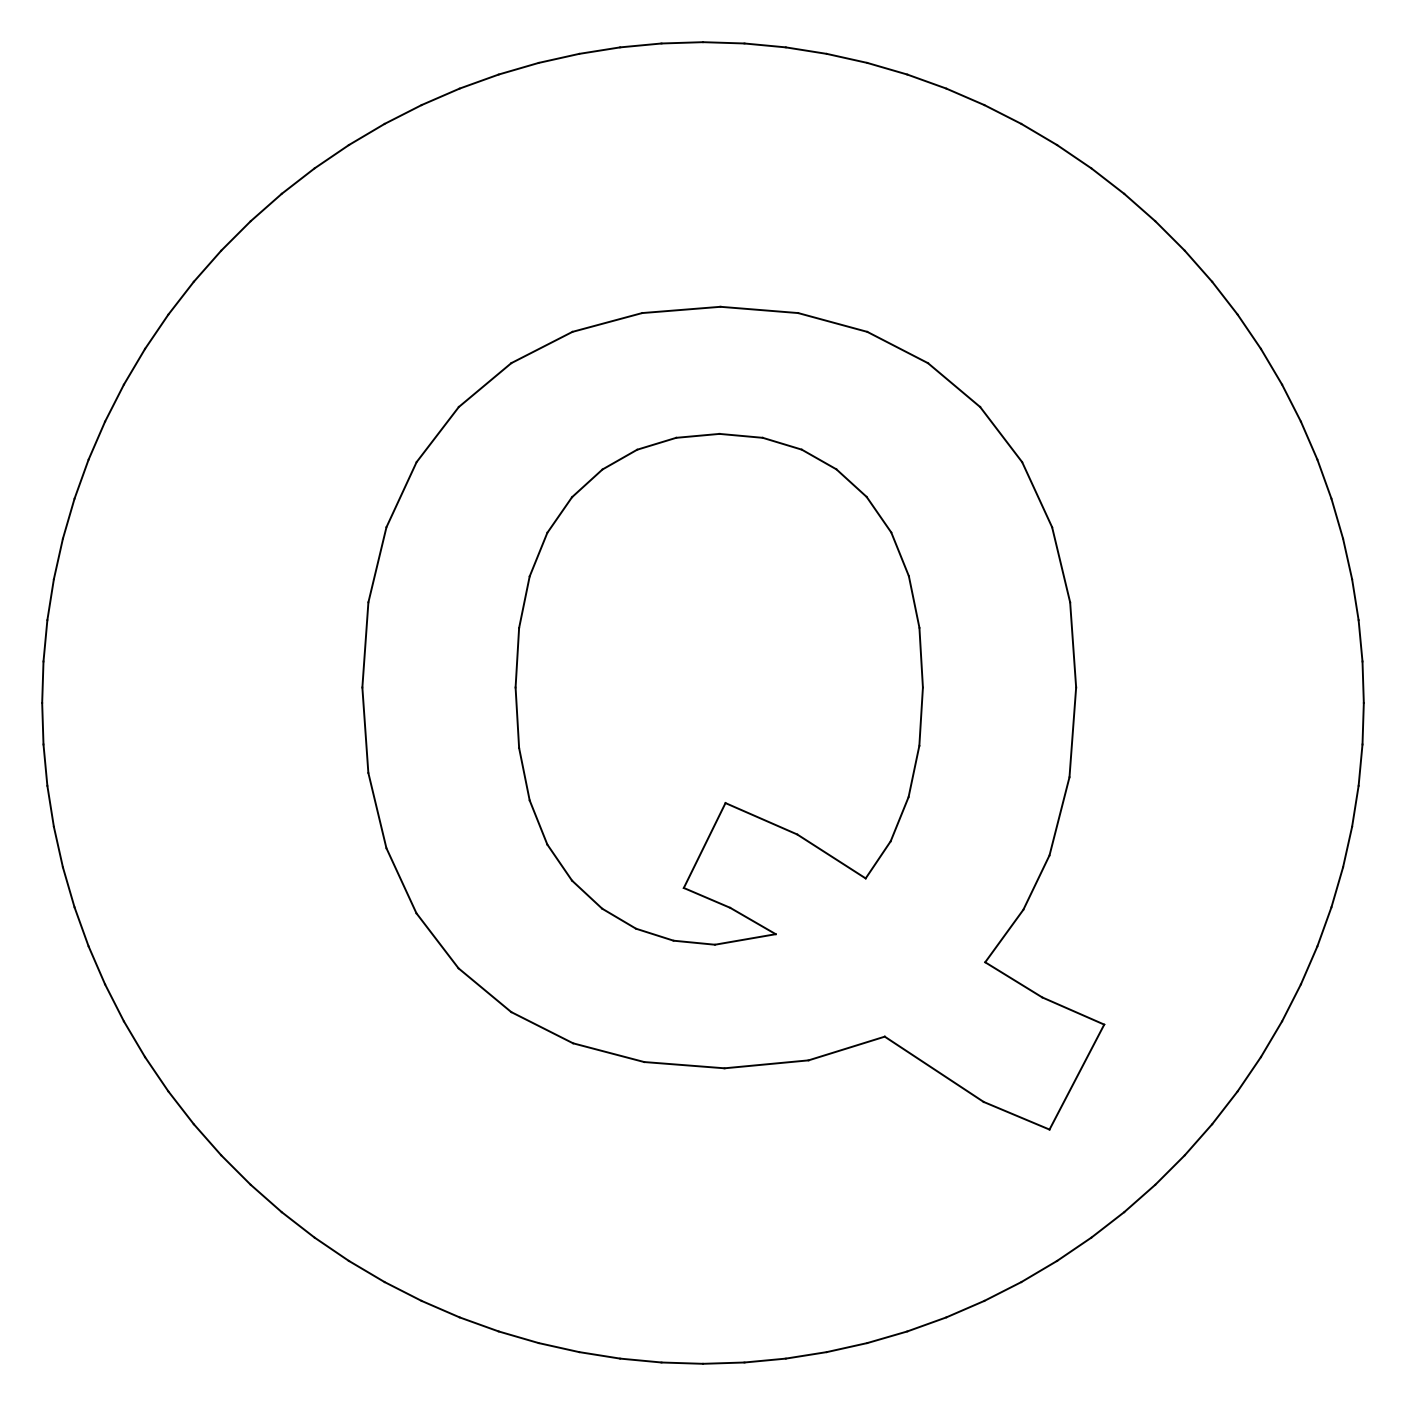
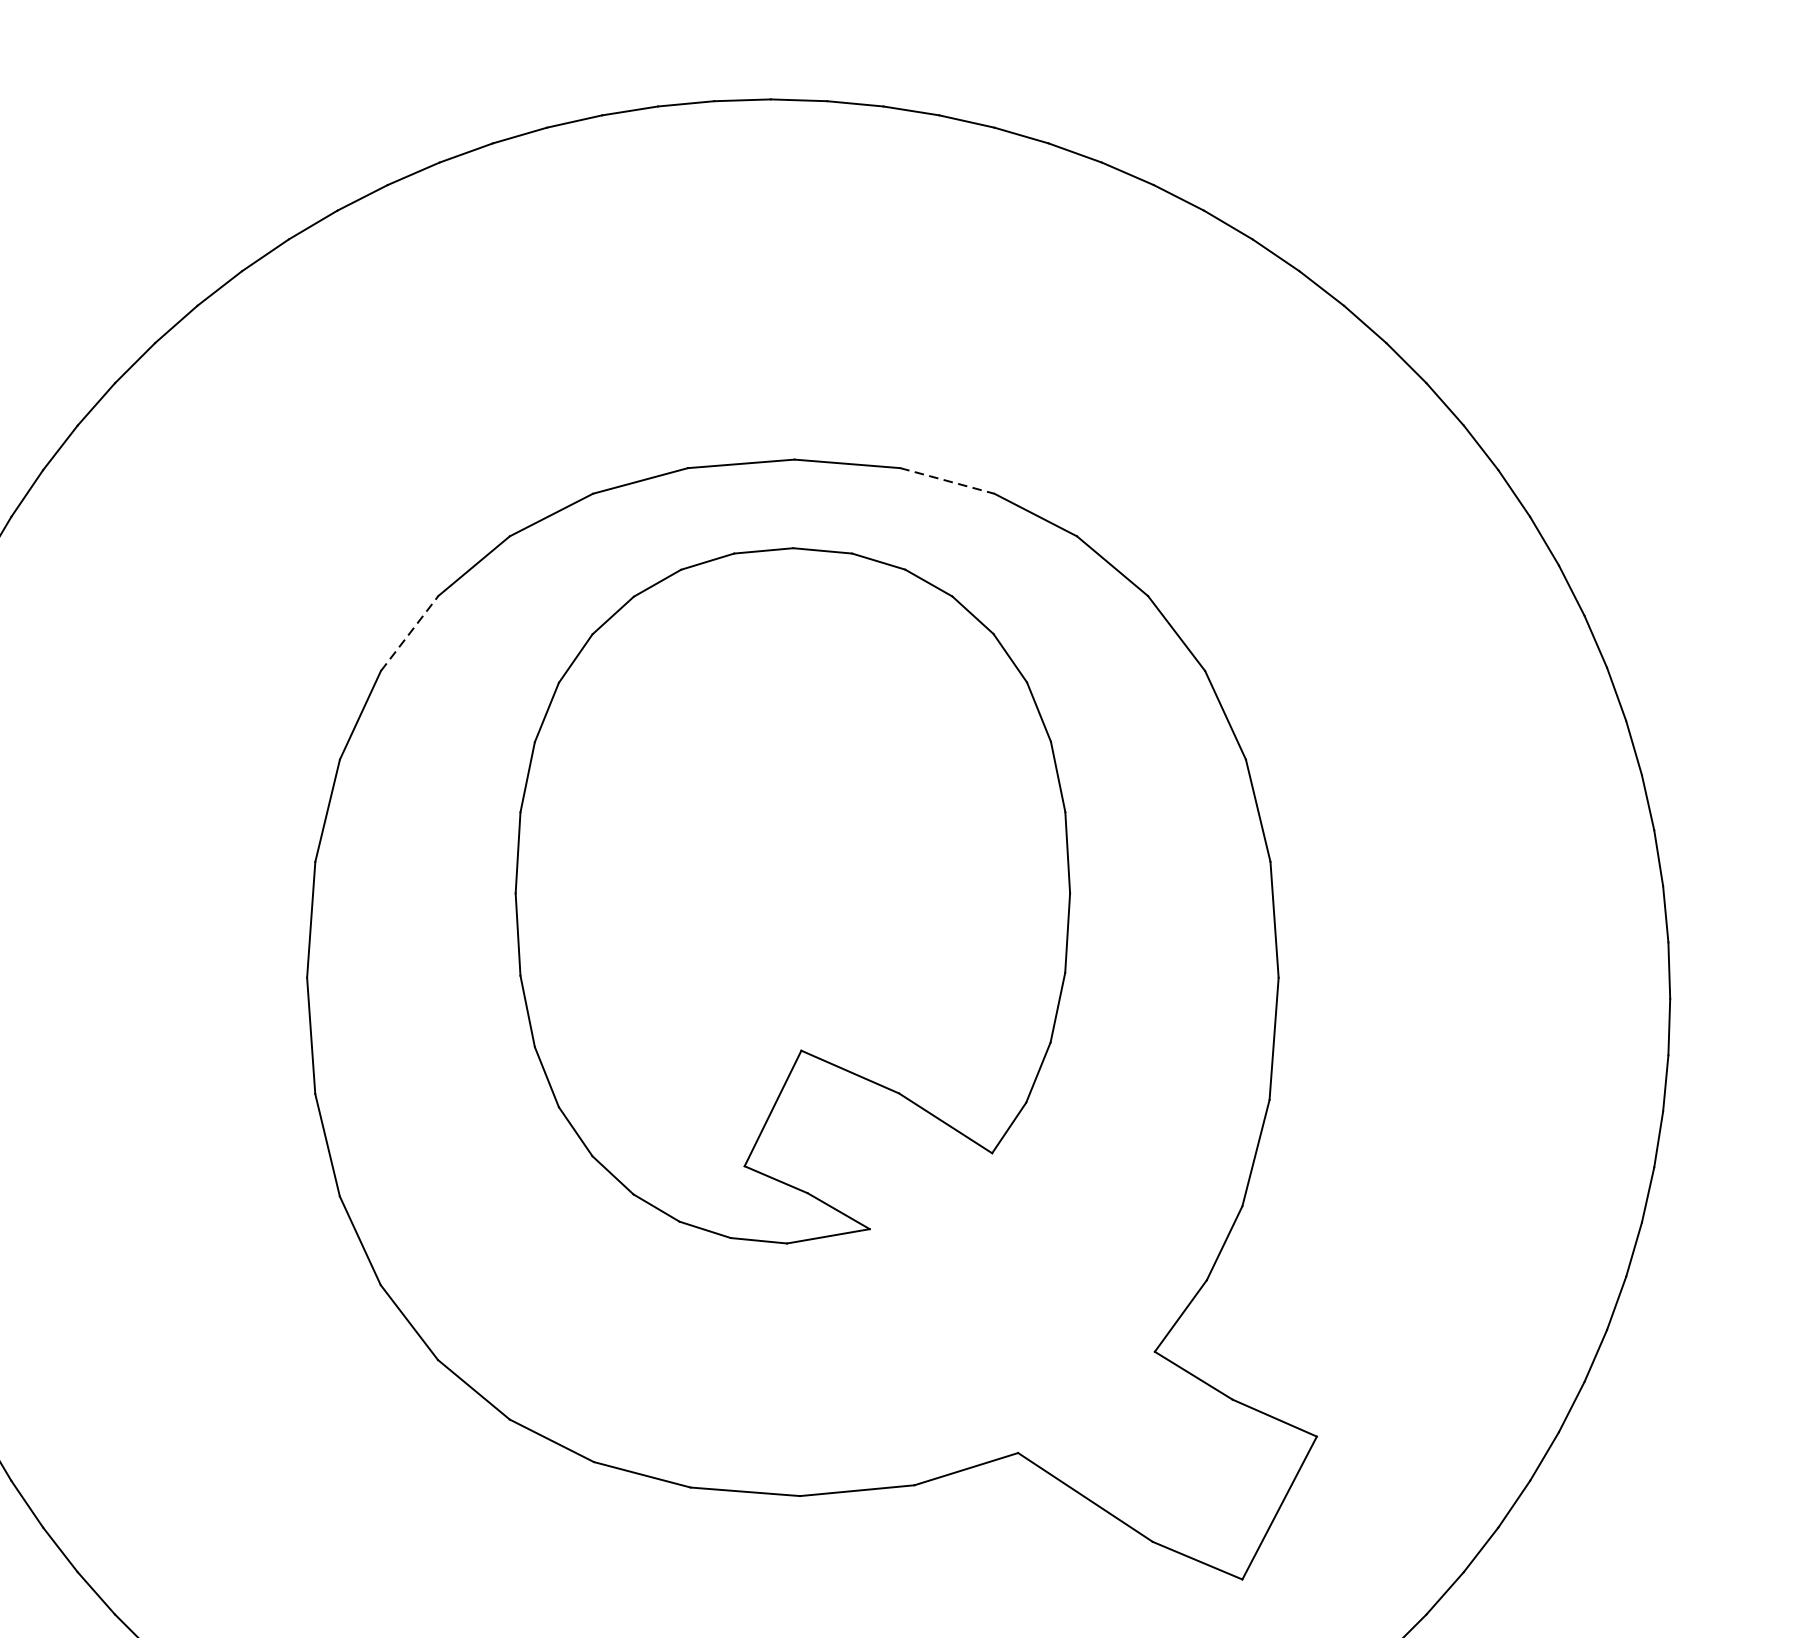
line: (832, 322) -> (947, 480), solid -> dashed
line: (437, 434) -> (409, 633), solid -> dashed
part: (718, 689) -> (791, 896), moved

